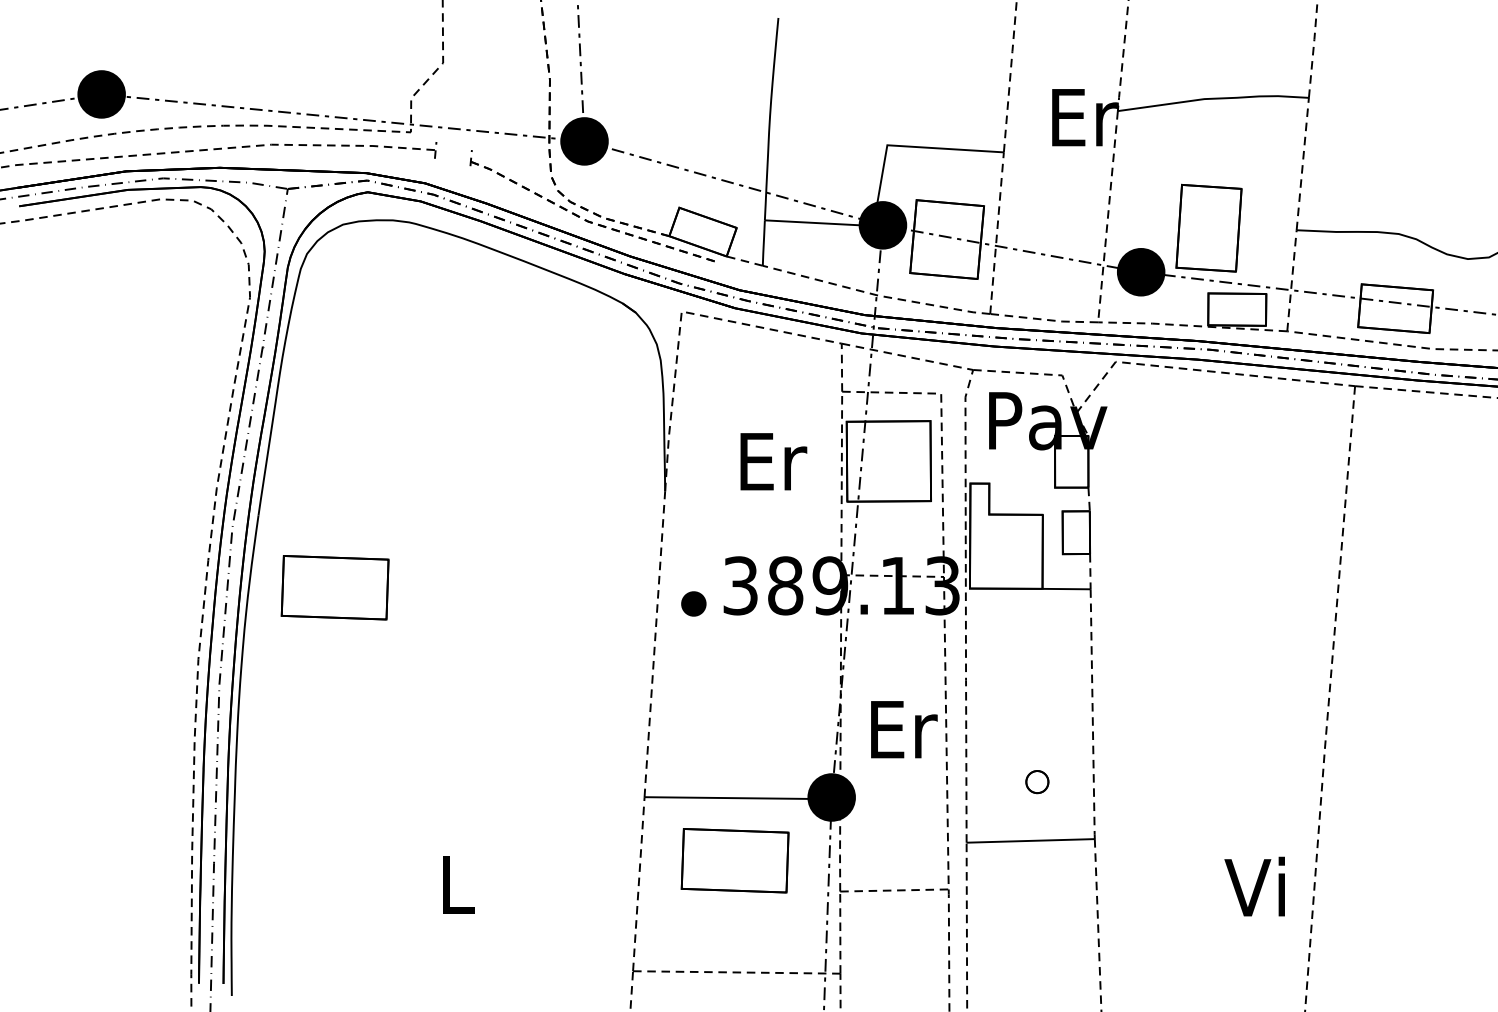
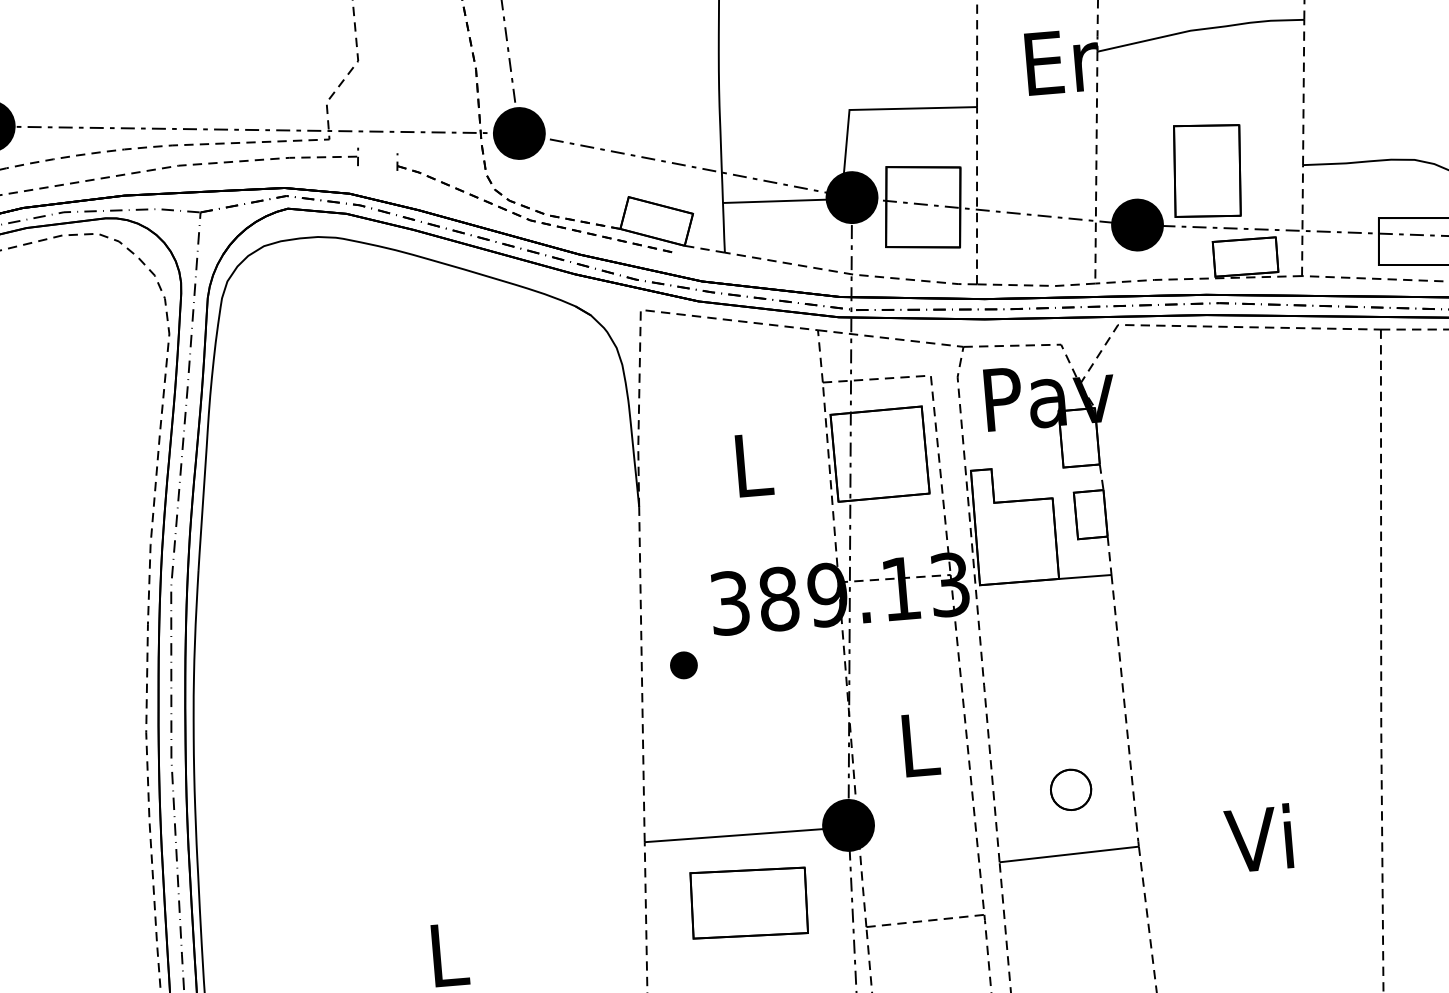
text: (773, 461) -> (754, 464), Er -> L
part: (334, 587) -> (287, 642), removed
part: (693, 603) -> (683, 664), moved
text: (904, 729) -> (921, 744), Er -> L
part: (1037, 781) -> (1071, 789), size x1.67
text: (1254, 886) -> (1258, 838), moved

